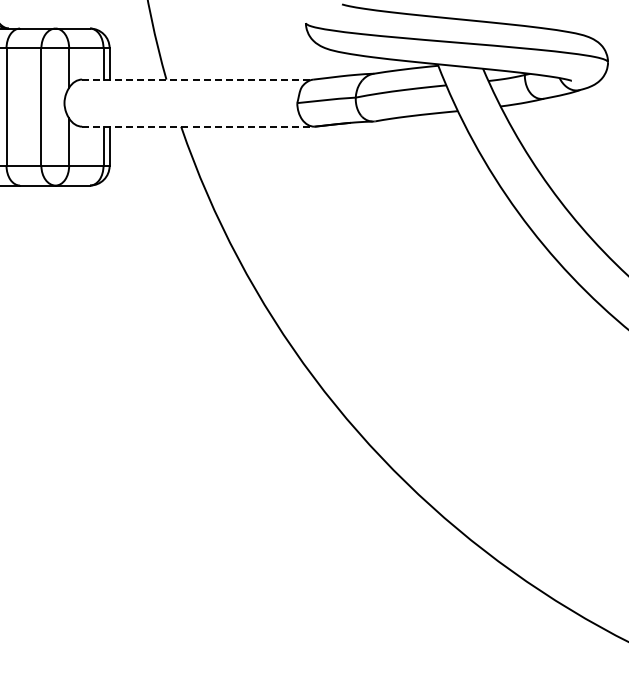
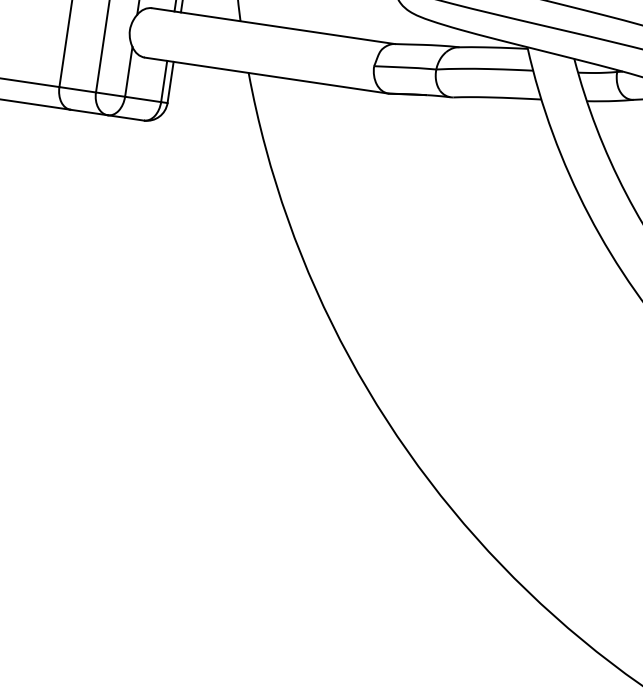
line: (197, 79) -> (273, 25), dashed -> solid
line: (198, 126) -> (266, 75), dashed -> solid

